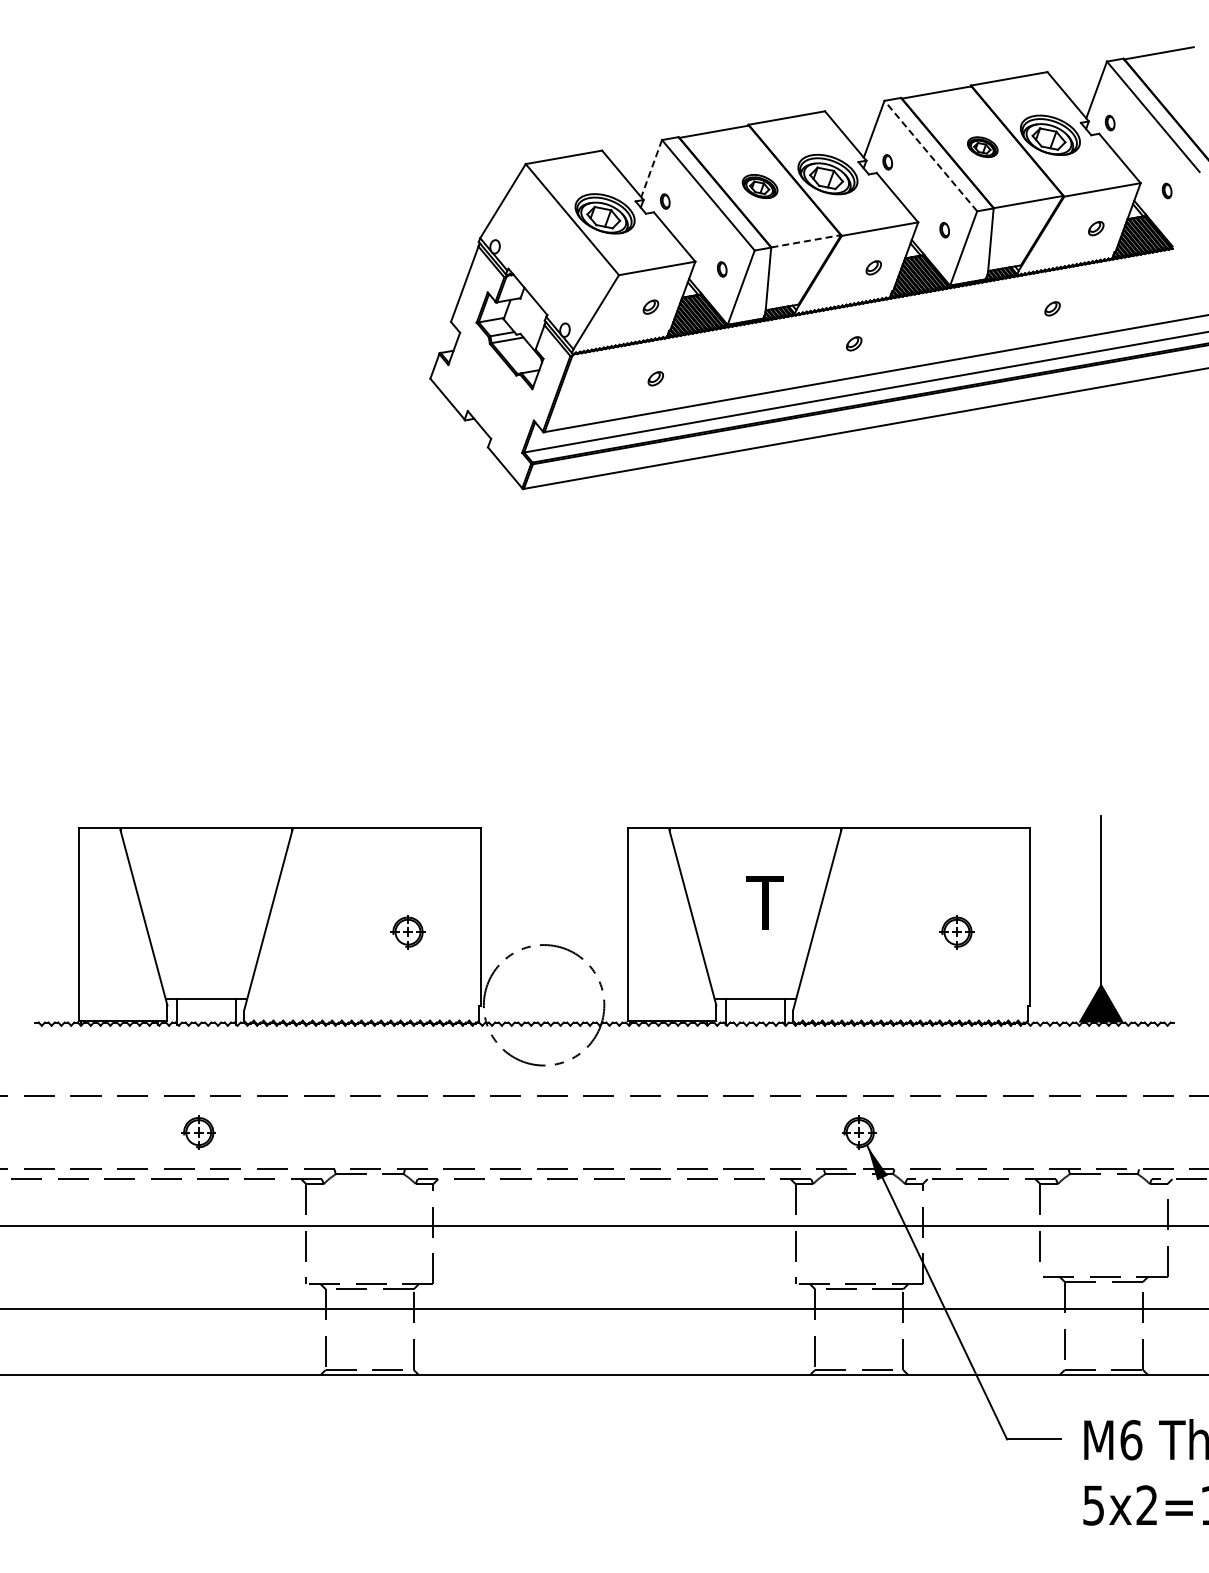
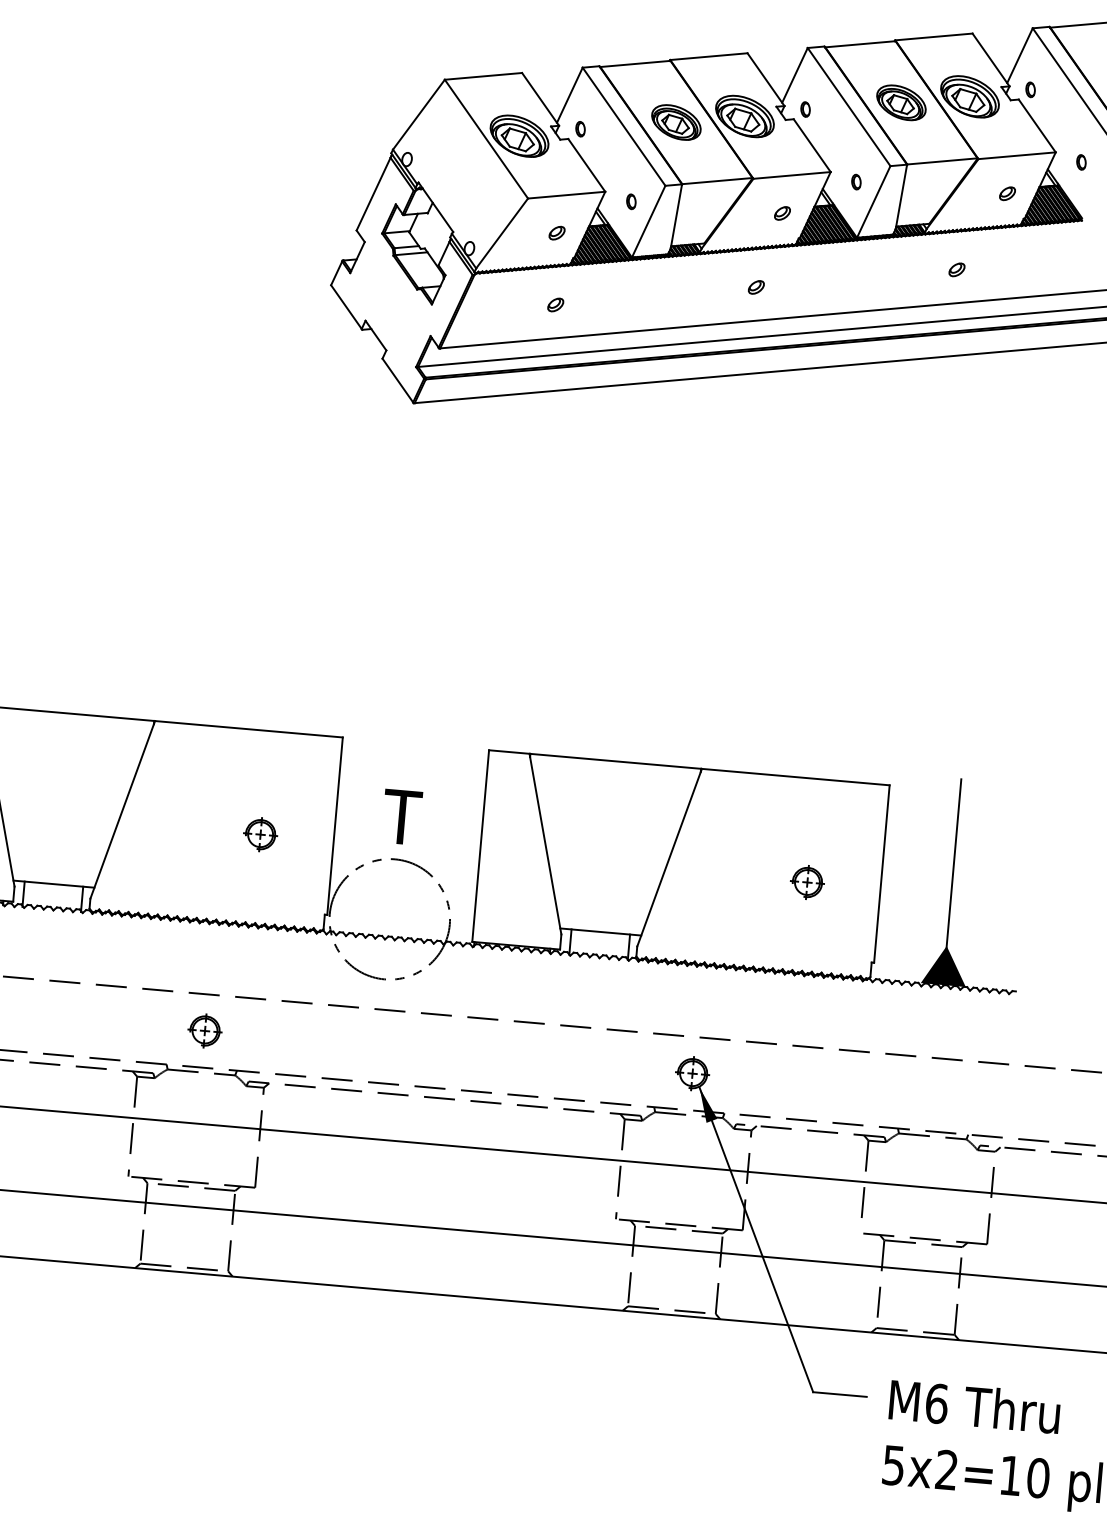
part: (982, 146) -> (901, 102), size x1.67
line: (930, 155) -> (848, 106), dashed -> solid
line: (651, 169) -> (569, 96), dashed -> solid
part: (759, 186) -> (675, 122), size x1.43
line: (806, 241) -> (717, 181), dashed -> solid
text: (764, 902) -> (401, 817), moved
part: (198, 1132) -> (204, 1030), moved

